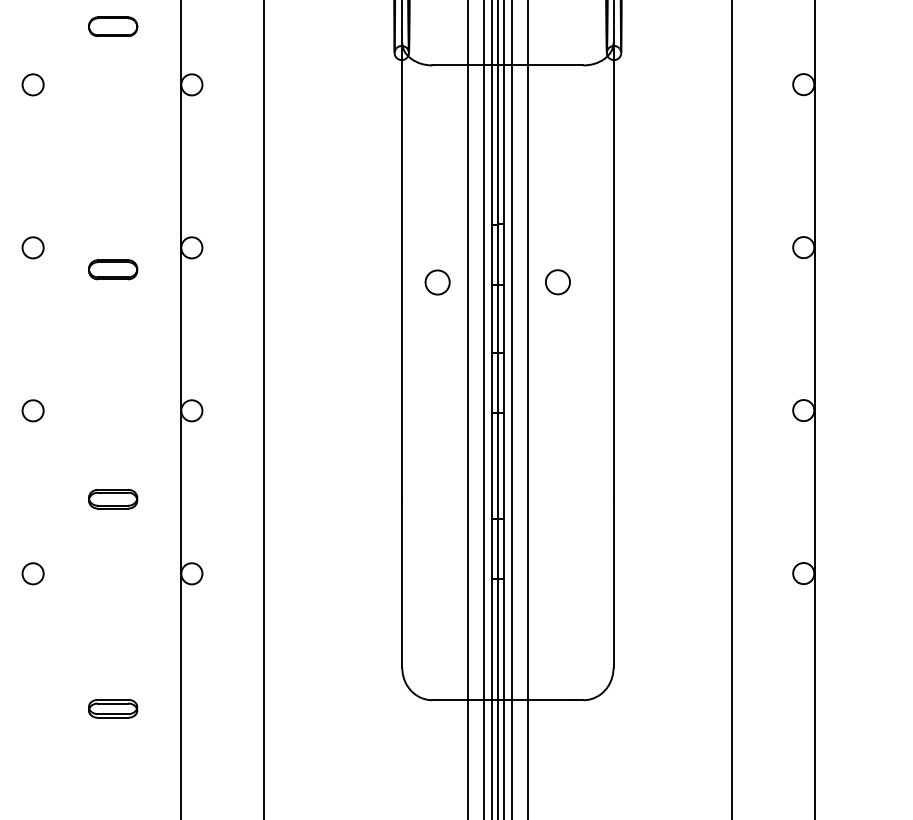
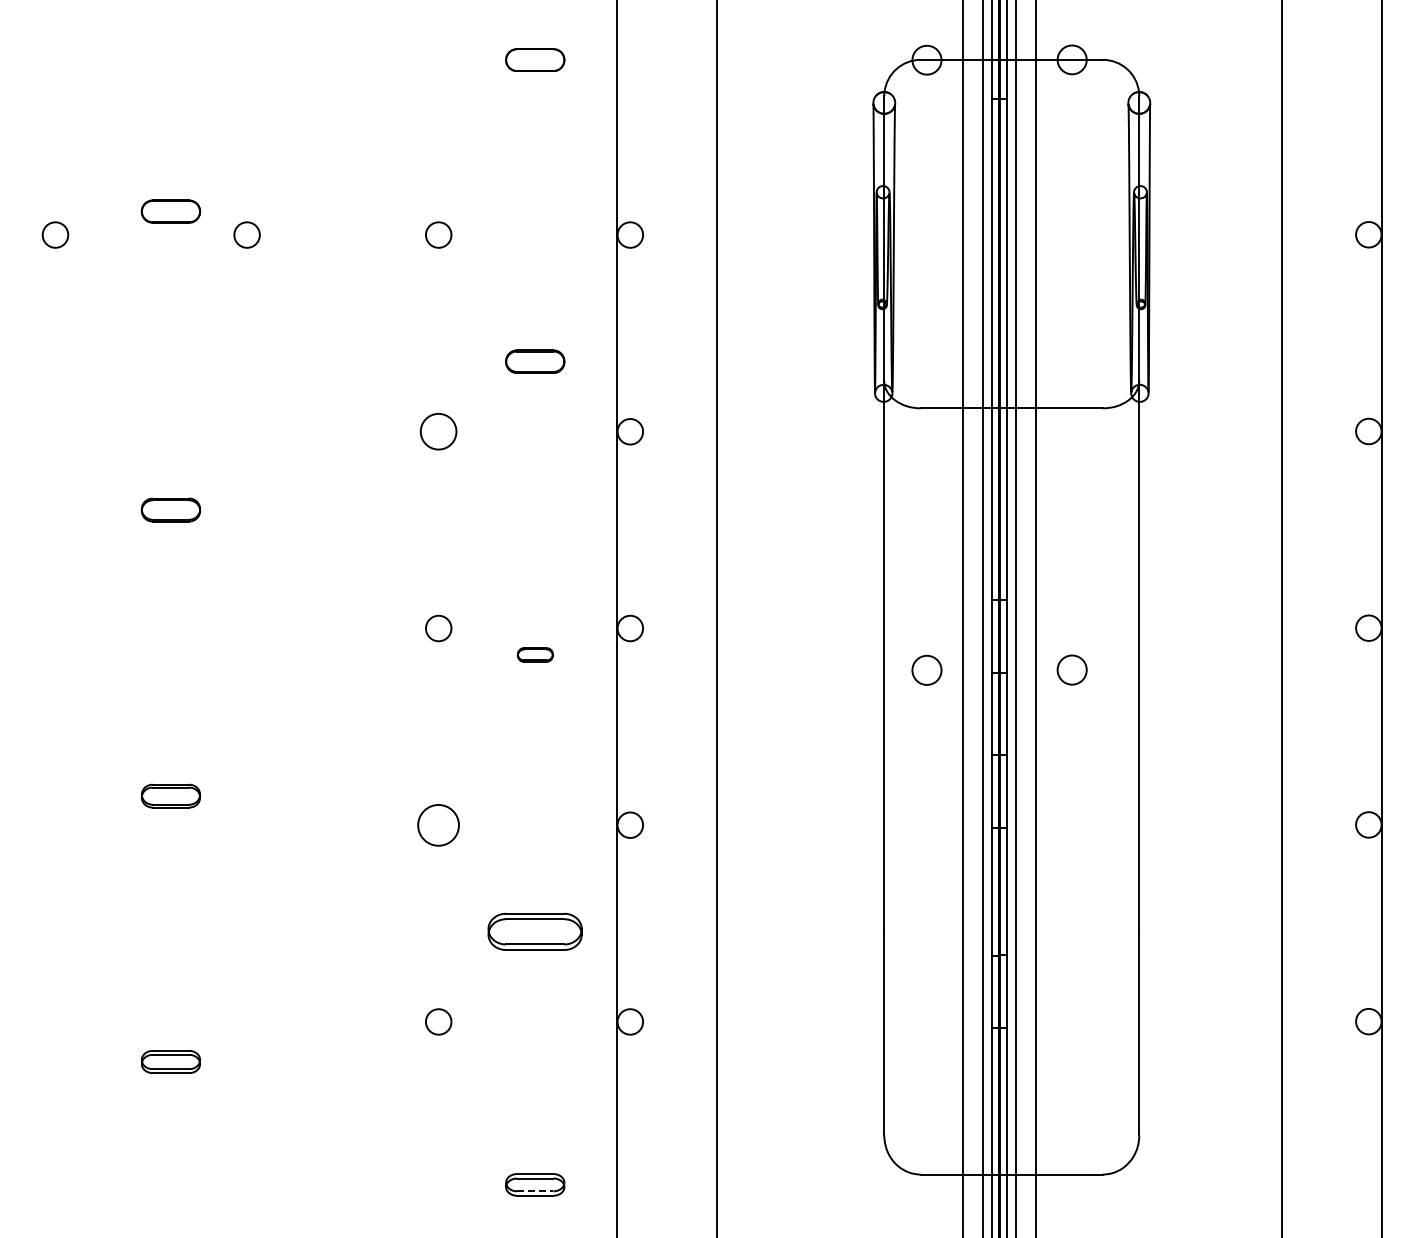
circle: (32, 84) -> (438, 431), size x1.4
part: (113, 269) -> (535, 654), size x0.6
circle: (32, 410) -> (438, 824), size x1.6
part: (113, 498) -> (535, 931), size x1.6
line: (113, 714) -> (535, 1191), solid -> dashed

